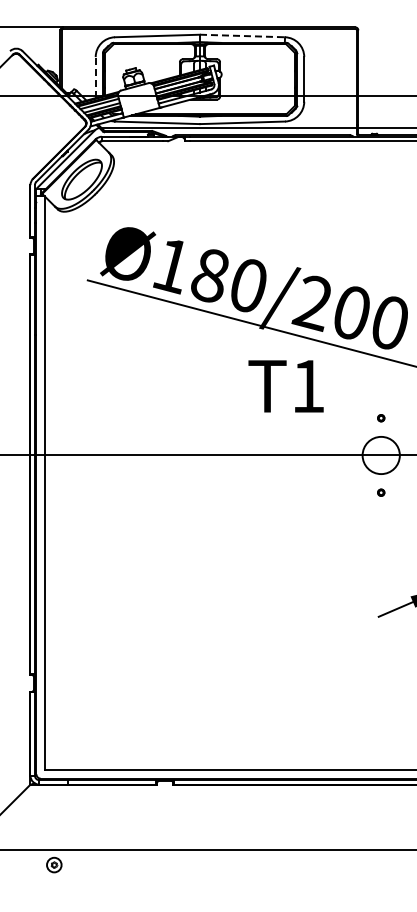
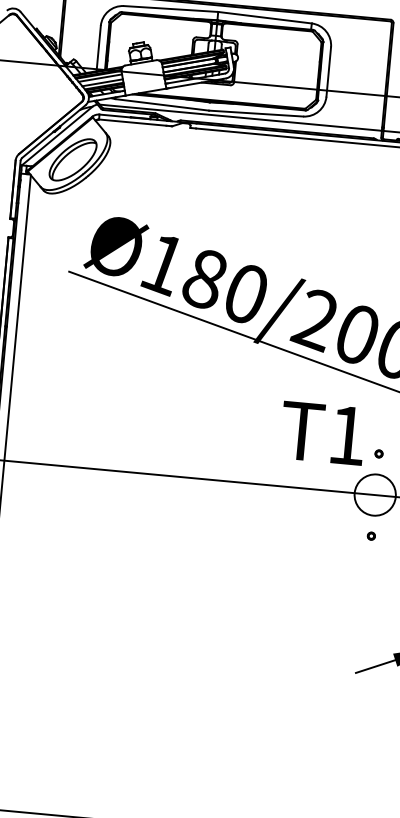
line: (242, 36) -> (264, 18), dashed -> solid
line: (95, 77) -> (98, 48), dashed -> solid
text: (285, 386) -> (322, 433), moved

